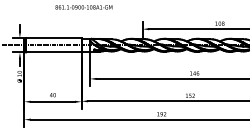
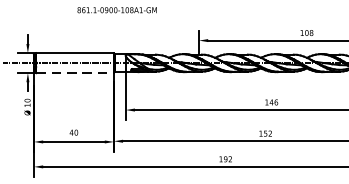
line: (53, 52) -> (74, 73), solid -> dashed

